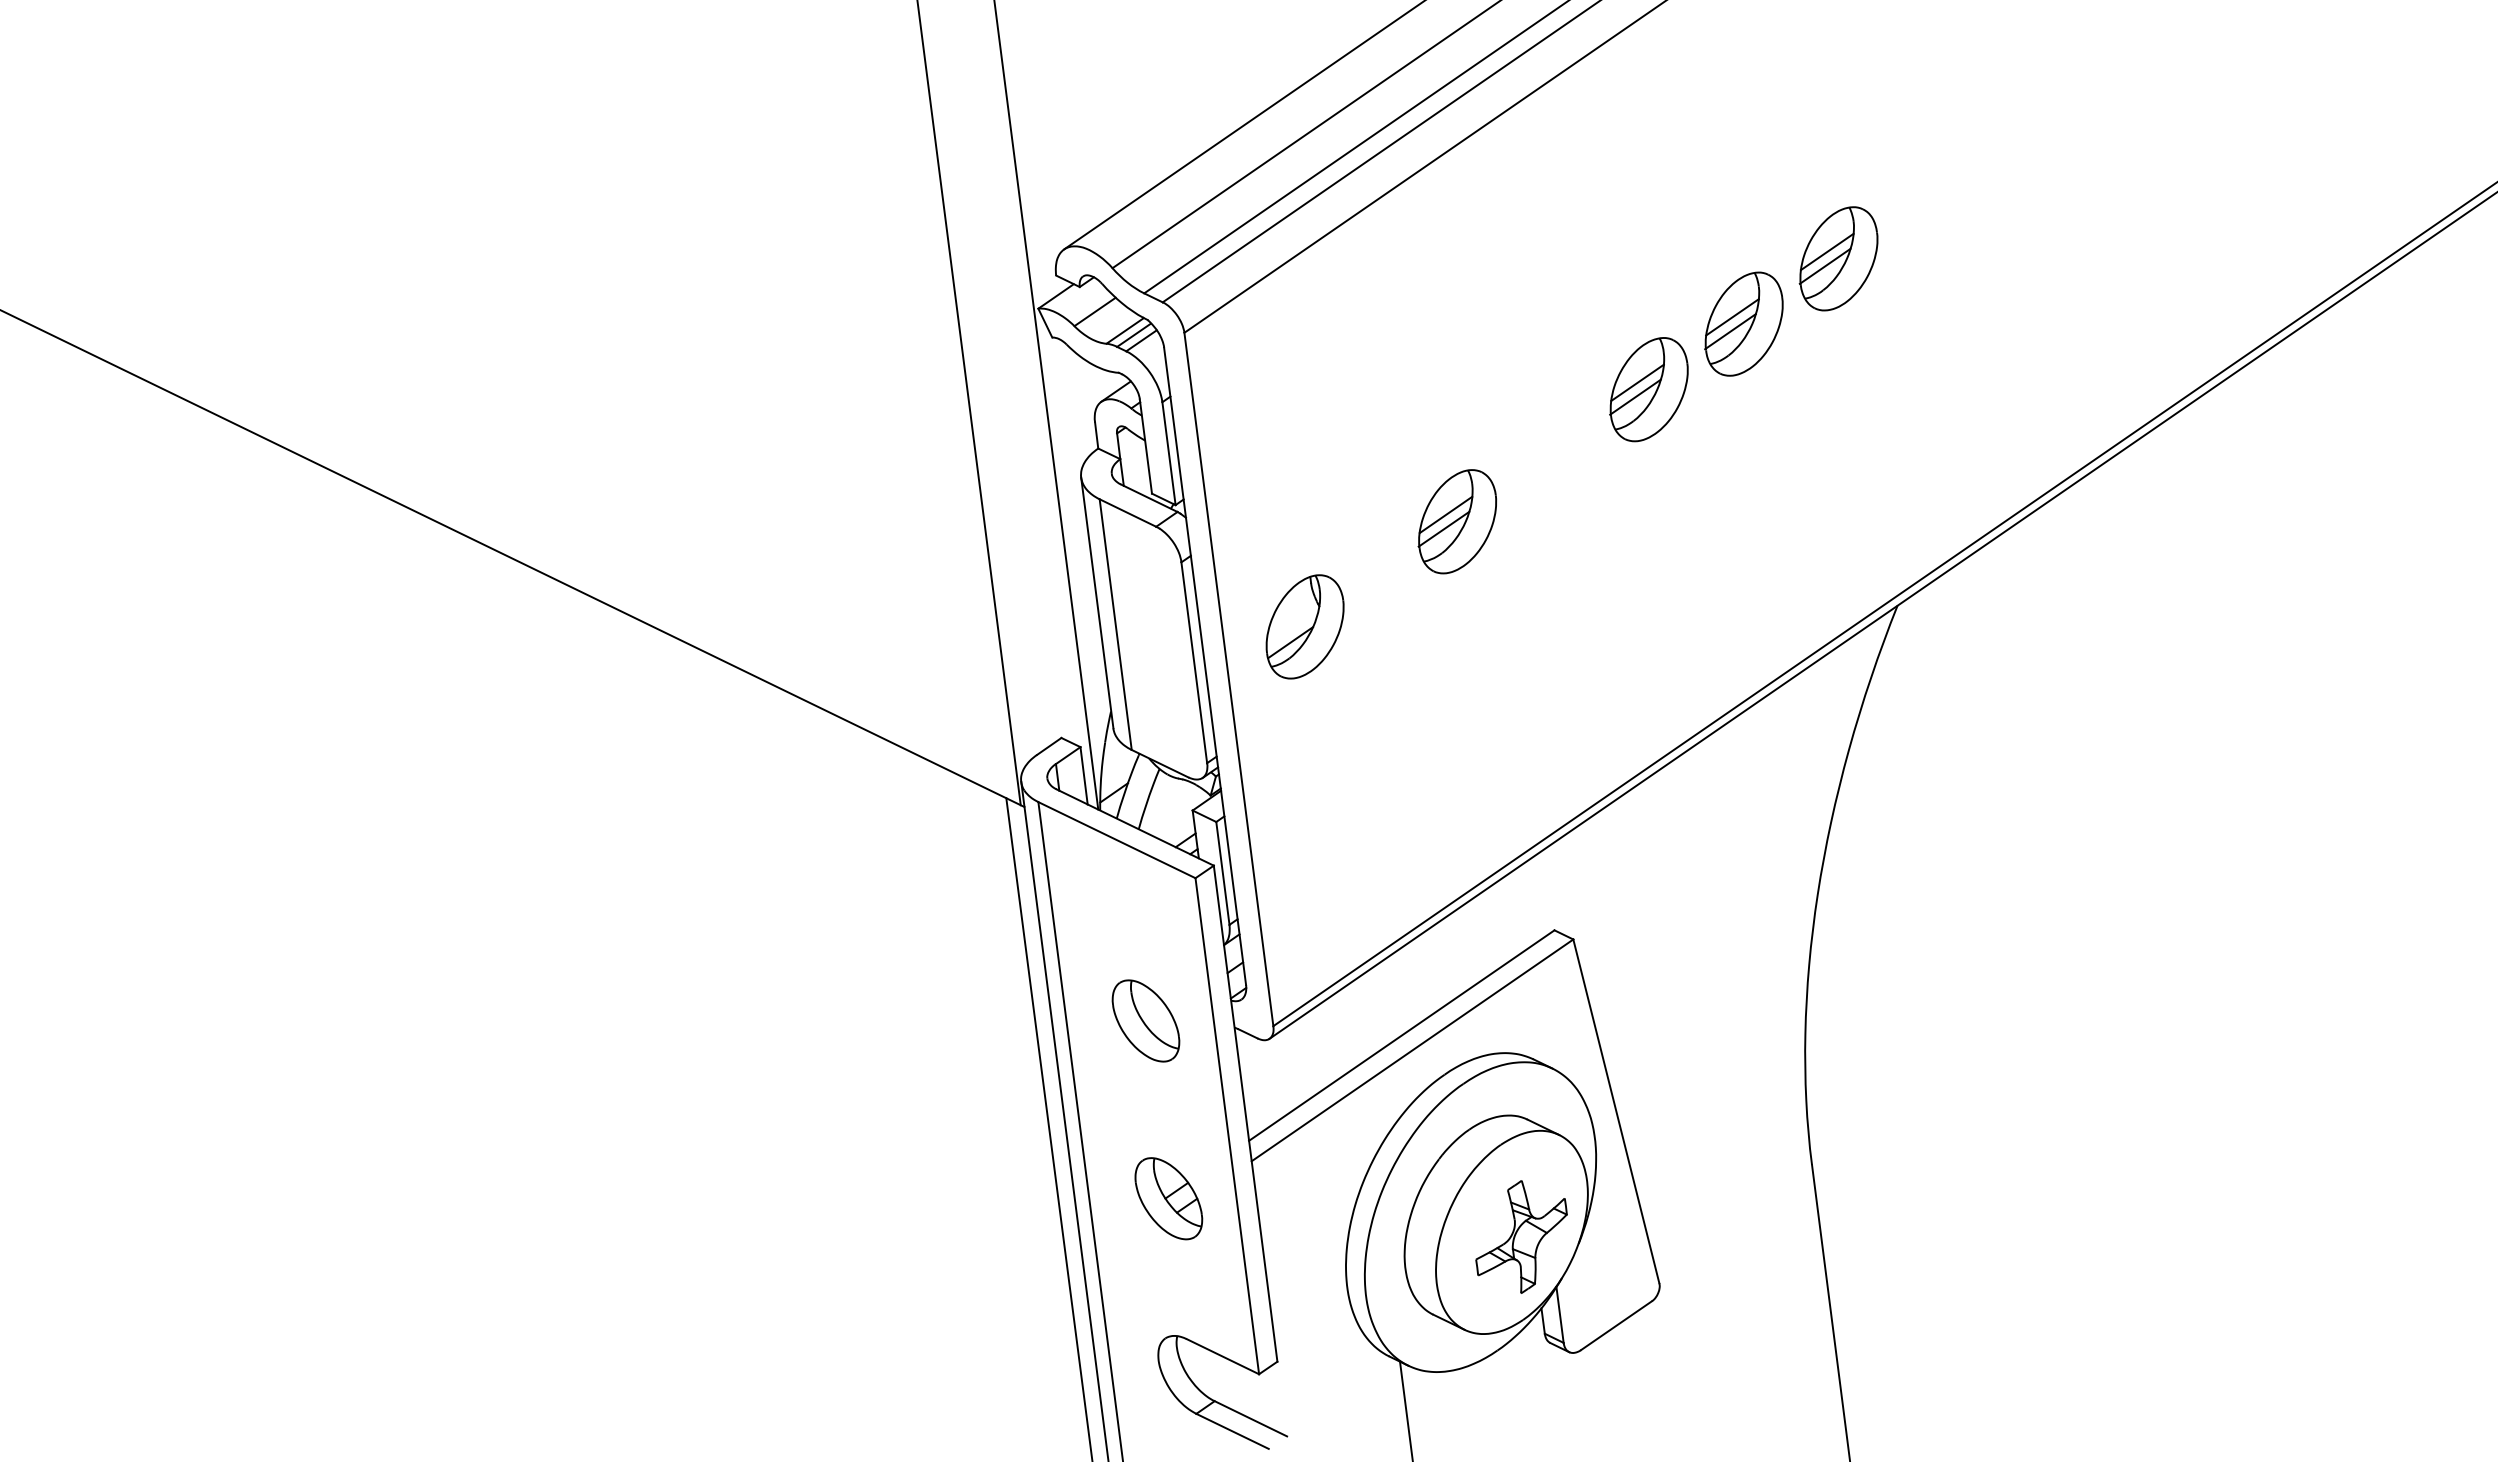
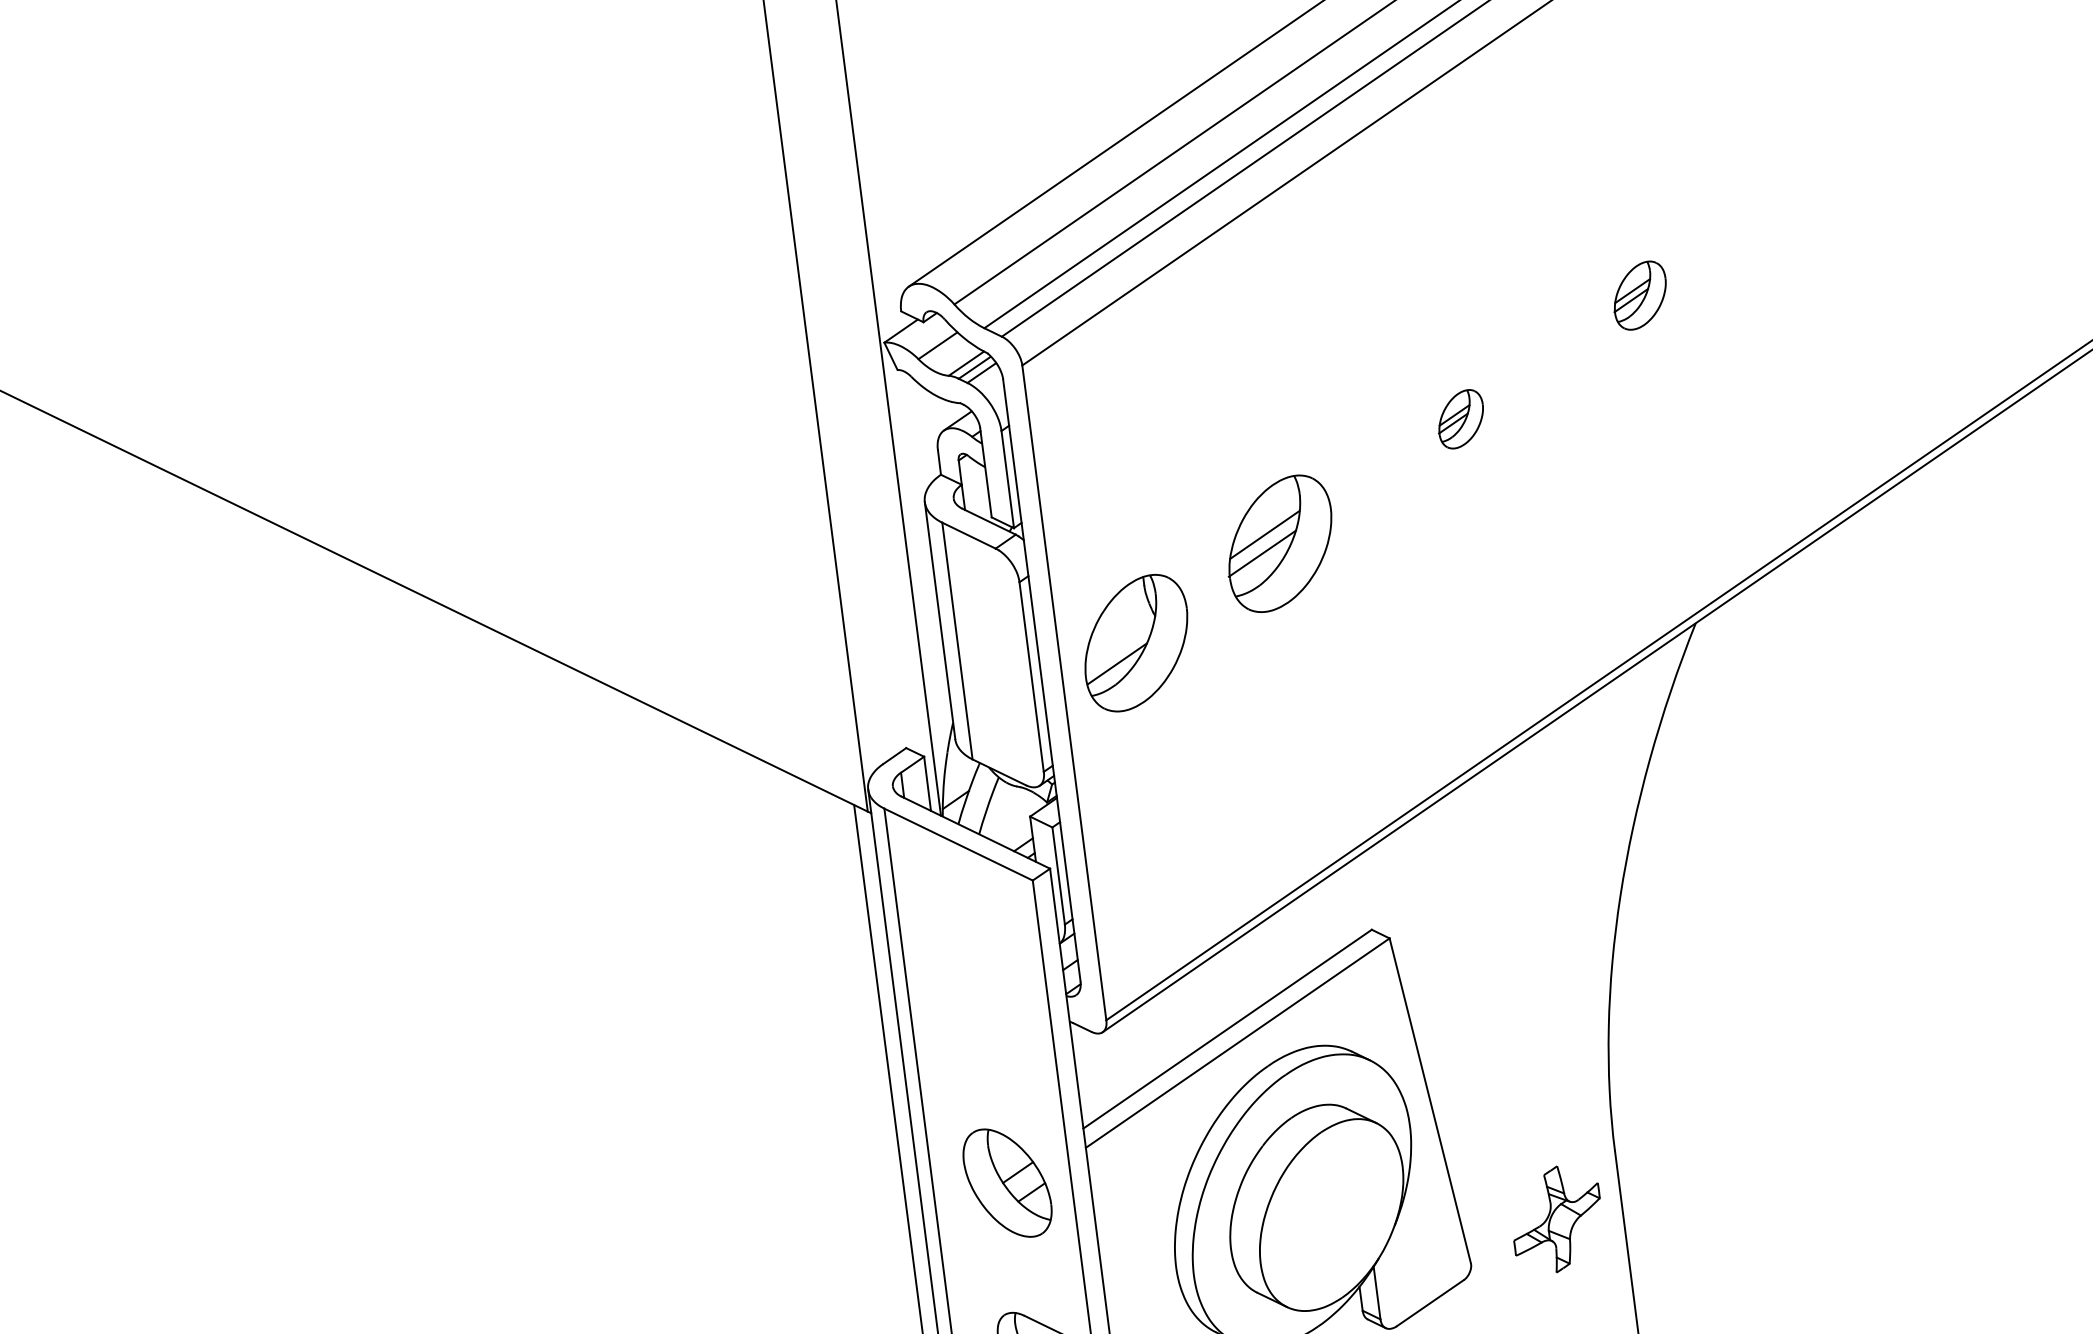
part: (1838, 258) -> (1640, 295), size x0.7
part: (1743, 323) -> (1550, 356), removed
part: (1648, 389) -> (1460, 419), size x0.6
part: (1457, 521) -> (1280, 543), size x1.4
part: (1304, 626) -> (1135, 642), size x1.4
part: (1145, 1020) -> (985, 1014), removed
part: (1168, 1198) -> (1007, 1183), size x1.4
part: (1521, 1236) -> (1556, 1218), moved

